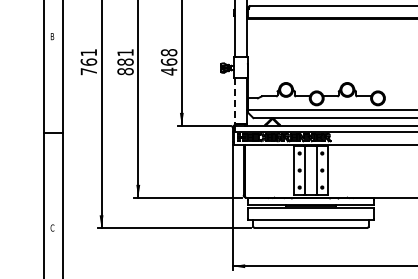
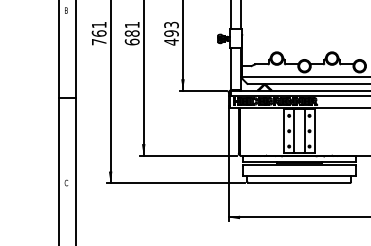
text: (168, 57) -> (170, 29), 468 -> 493
text: (125, 71) -> (132, 41), 881 -> 681
line: (235, 101) -> (231, 69), dashed -> solid

